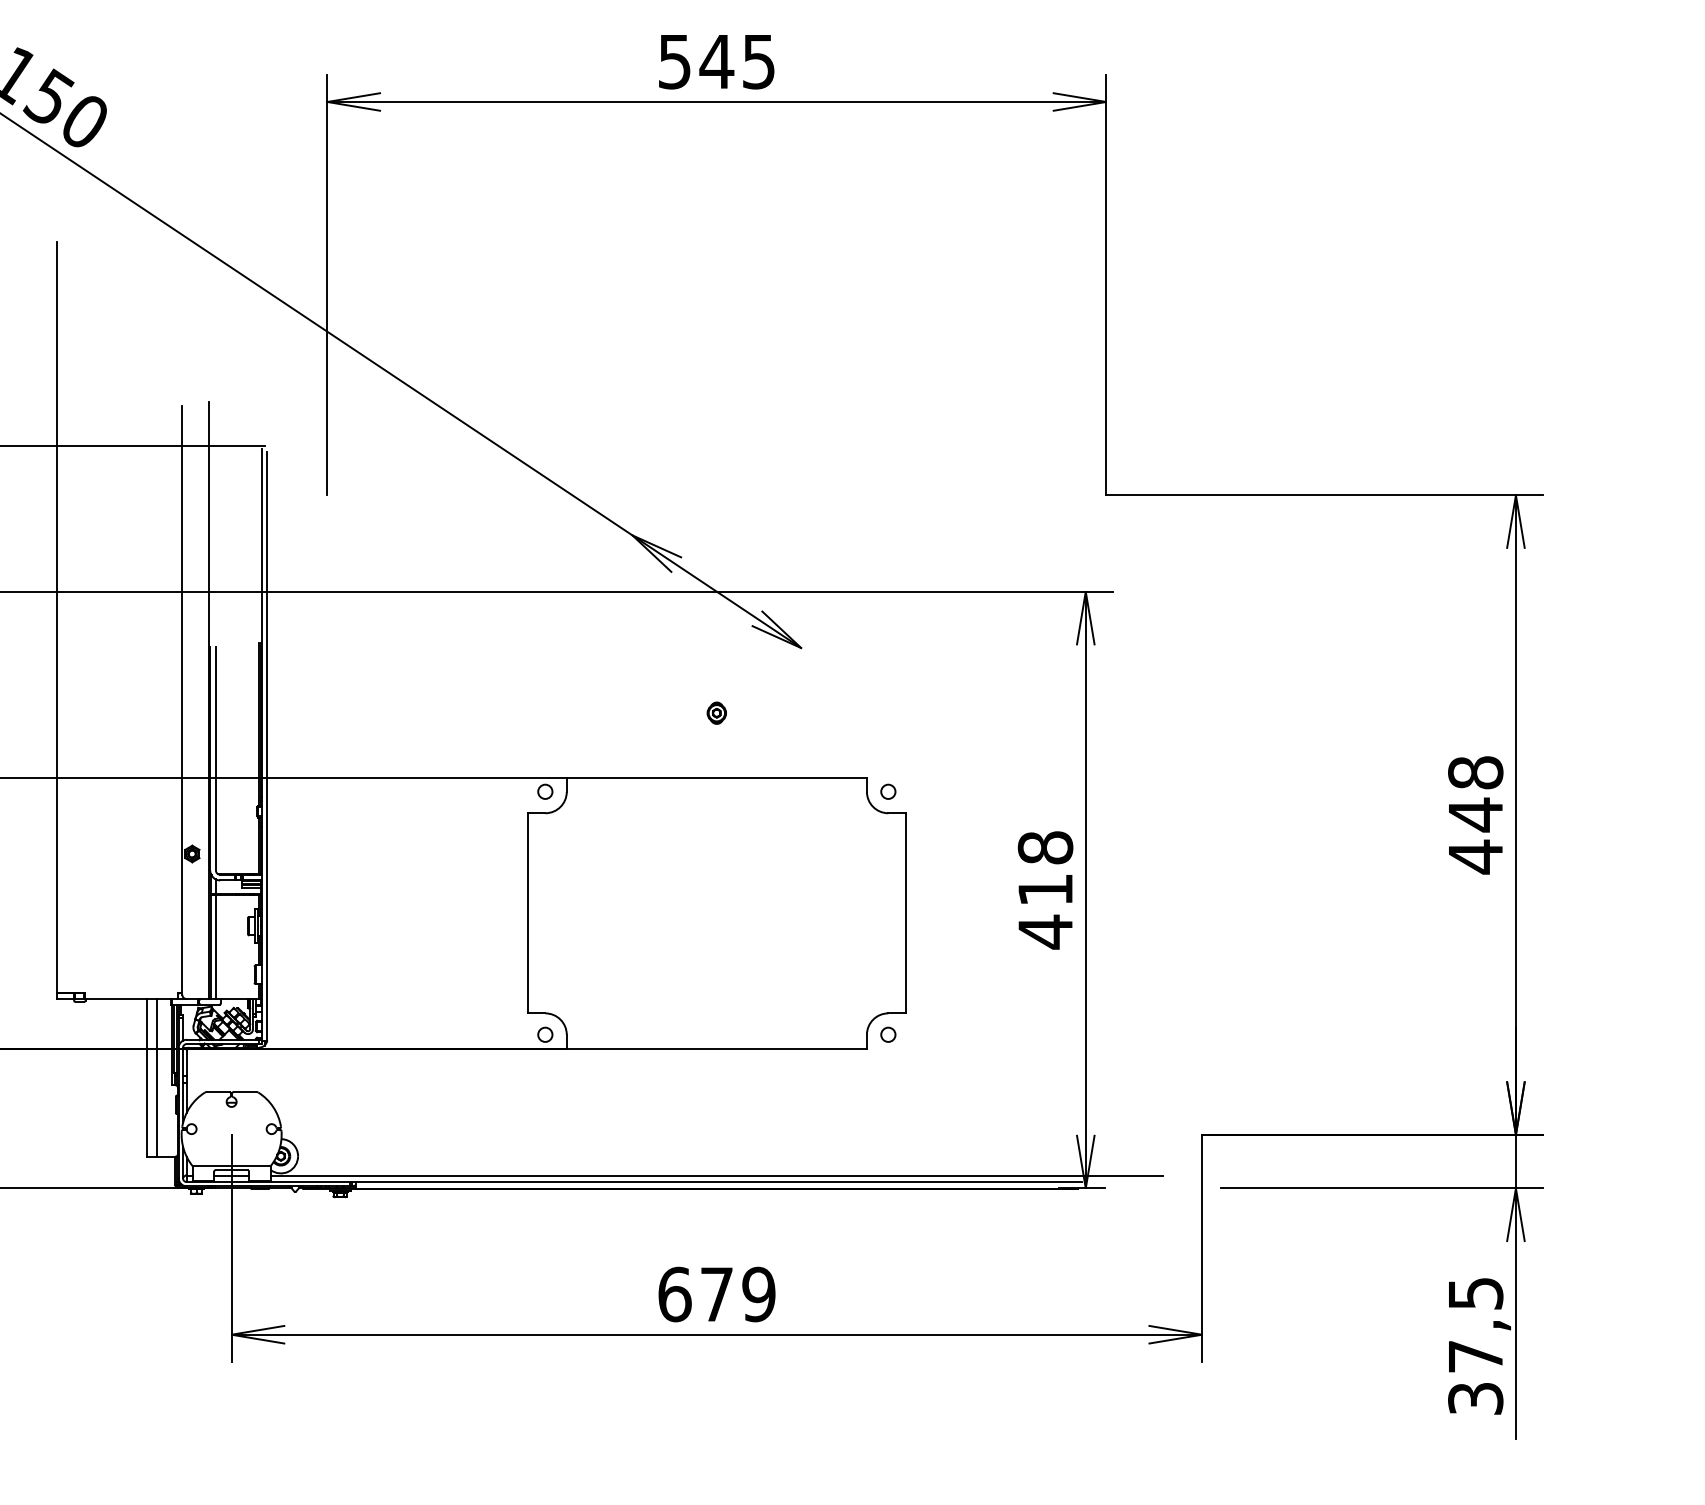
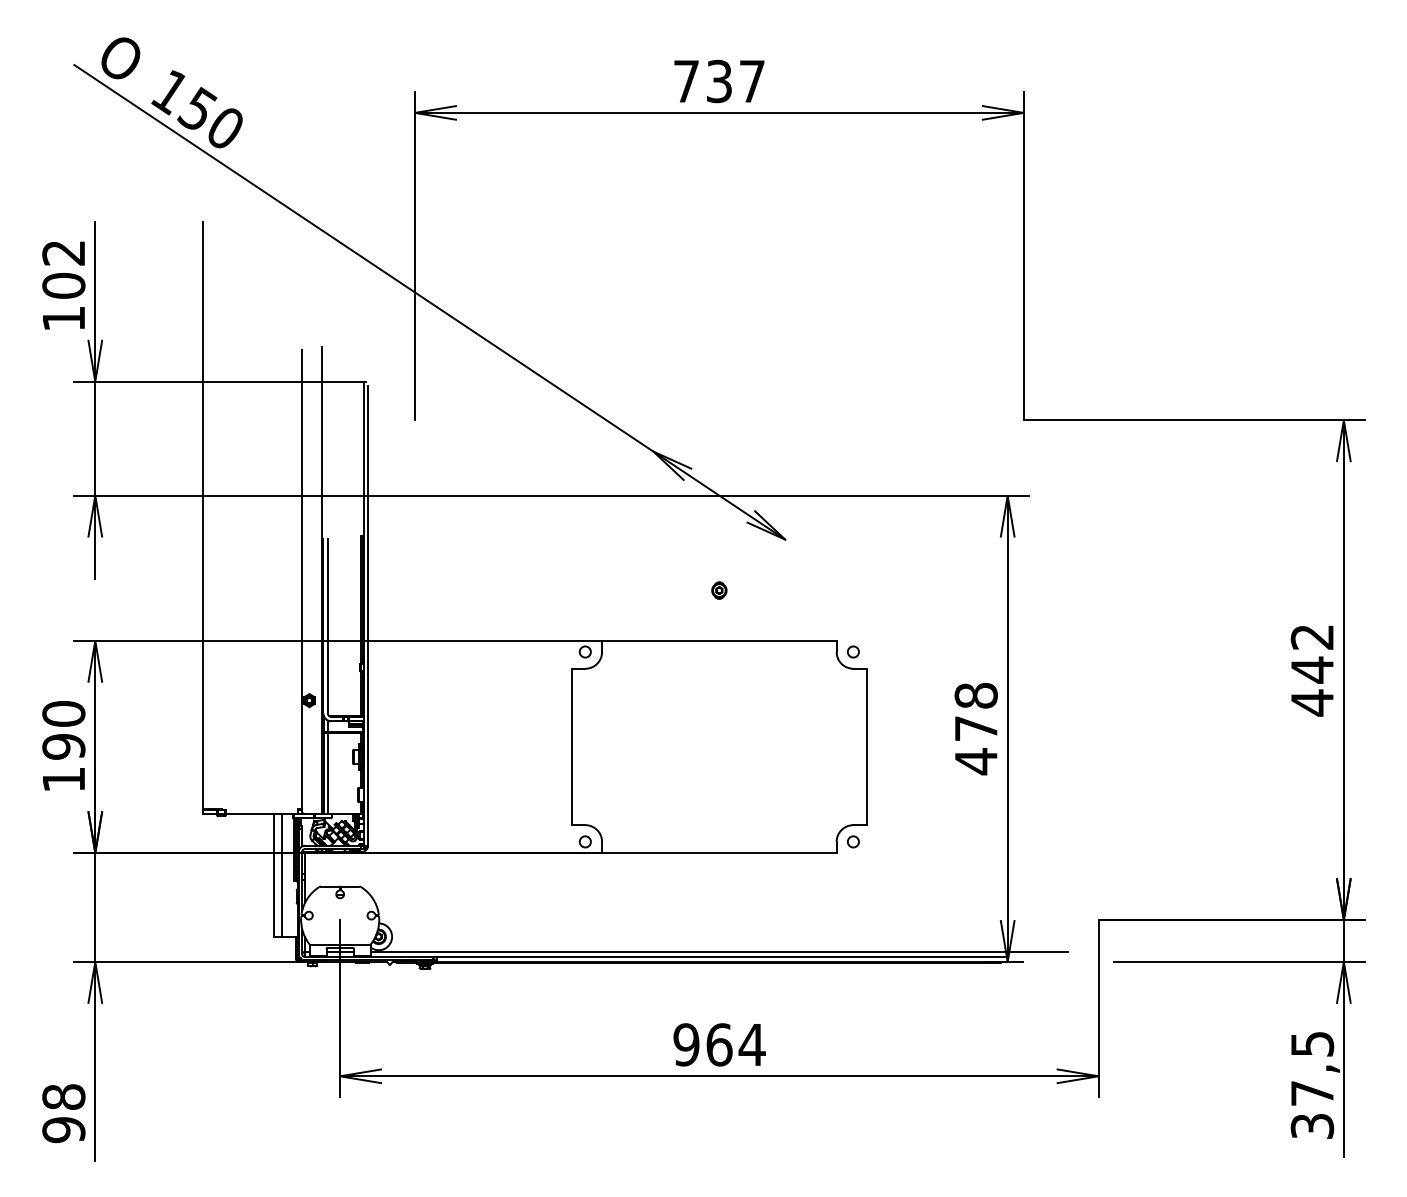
text: (717, 61) -> (719, 81), 545 -> 737
text: (1475, 771) -> (1312, 636), 448 -> 442
text: (1045, 889) -> (976, 728), 418 -> 478
text: (717, 1294) -> (719, 1044), 679 -> 964

